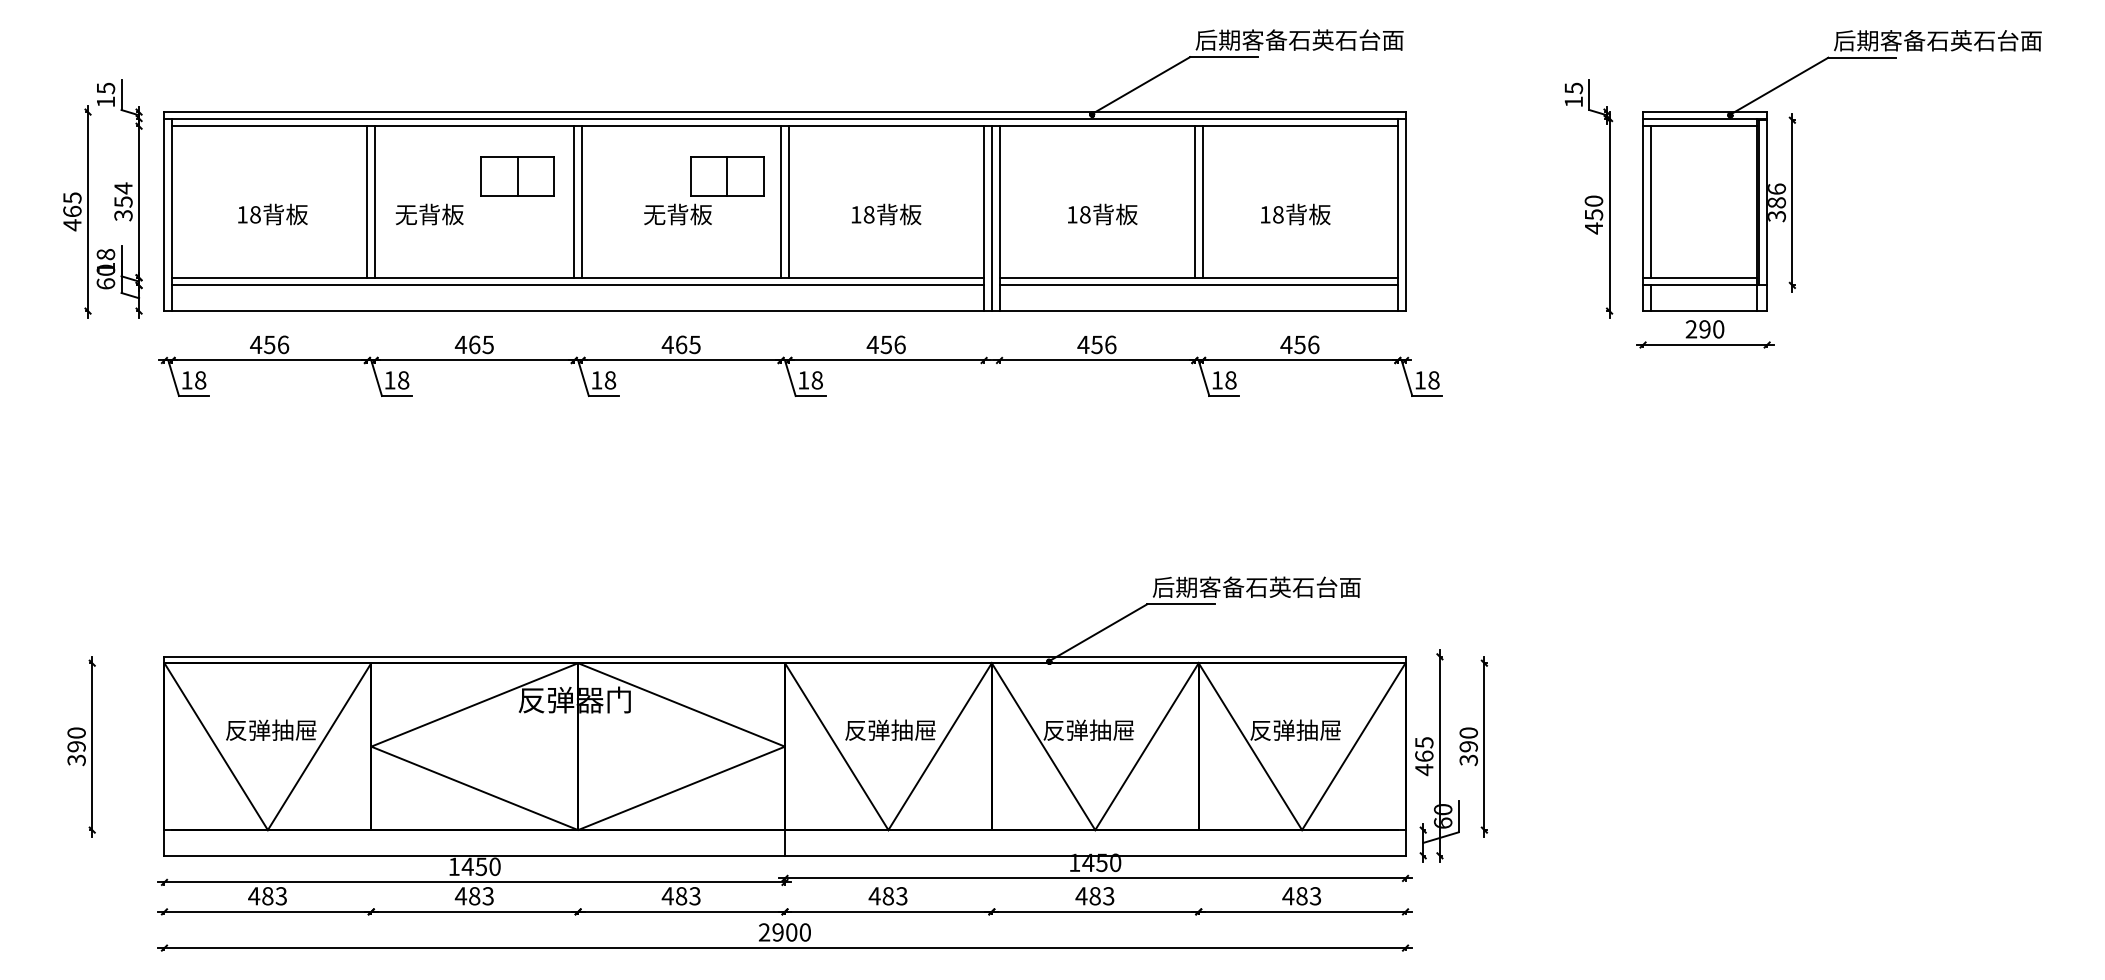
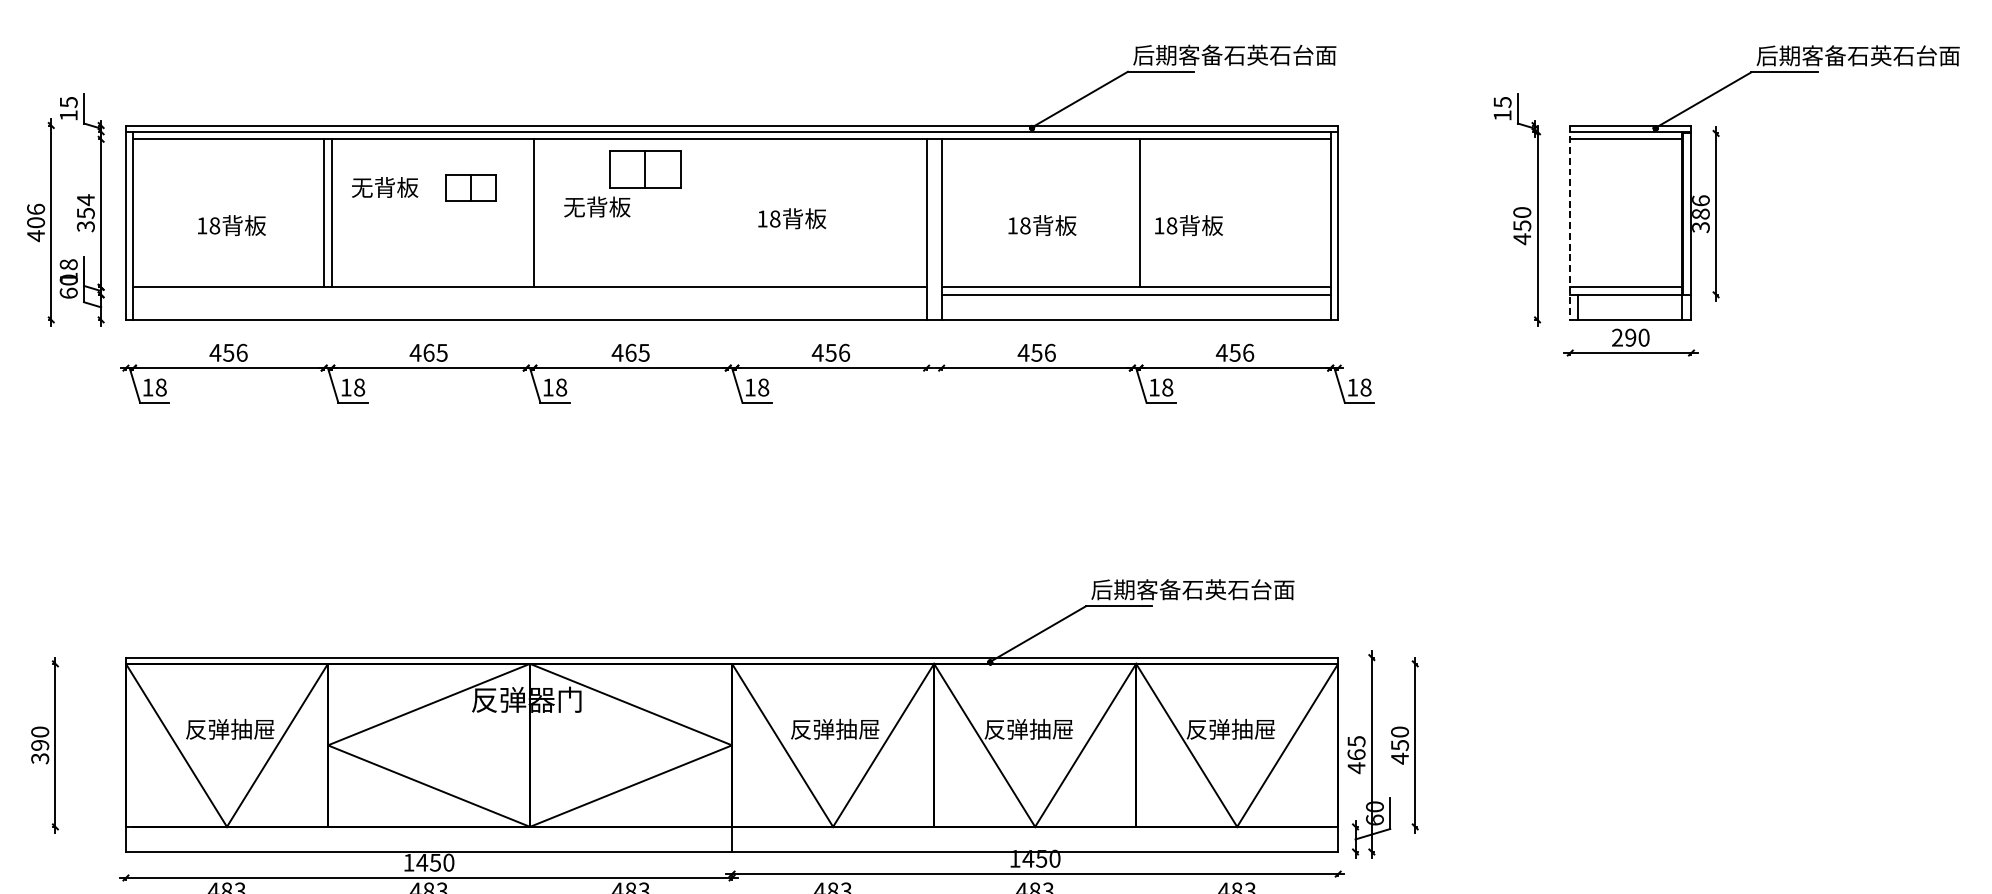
part: (517, 176) -> (470, 188), size x0.7
part: (704, 190) -> (623, 183), moved
line: (574, 201) -> (526, 212), removed
line: (781, 201) -> (728, 212), removed
line: (788, 201) -> (735, 212), removed
line: (1194, 201) -> (1132, 212), removed
line: (1650, 201) -> (1577, 212), removed
text: (72, 204) -> (36, 215), 465 -> 406
line: (1643, 212) -> (1570, 223), solid -> dashed
text: (429, 214) -> (384, 187), moved
text: (886, 214) -> (792, 218), moved
text: (1295, 214) -> (1188, 225), moved
line: (991, 218) -> (933, 229), removed
line: (578, 285) -> (530, 294), removed
text: (1468, 753) -> (1399, 752), 390 -> 450

